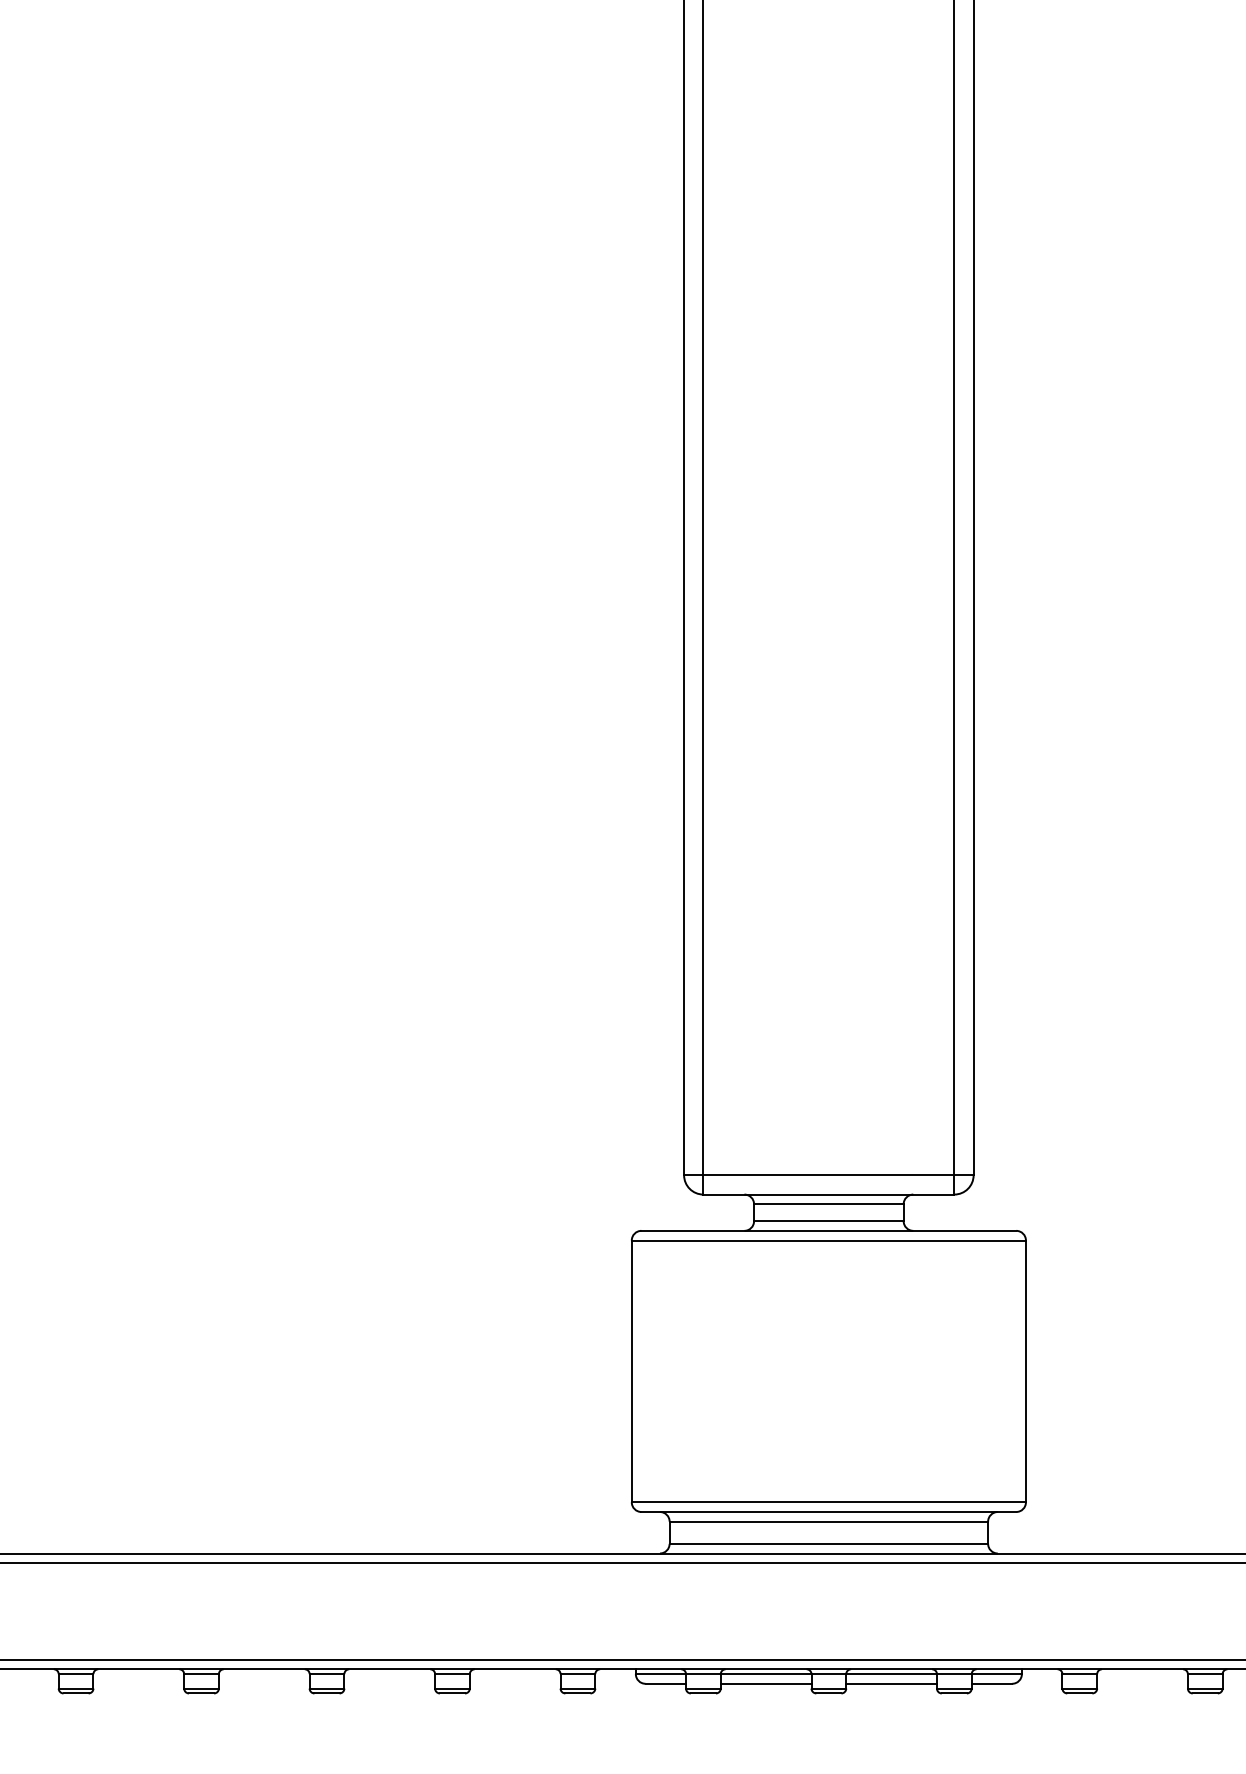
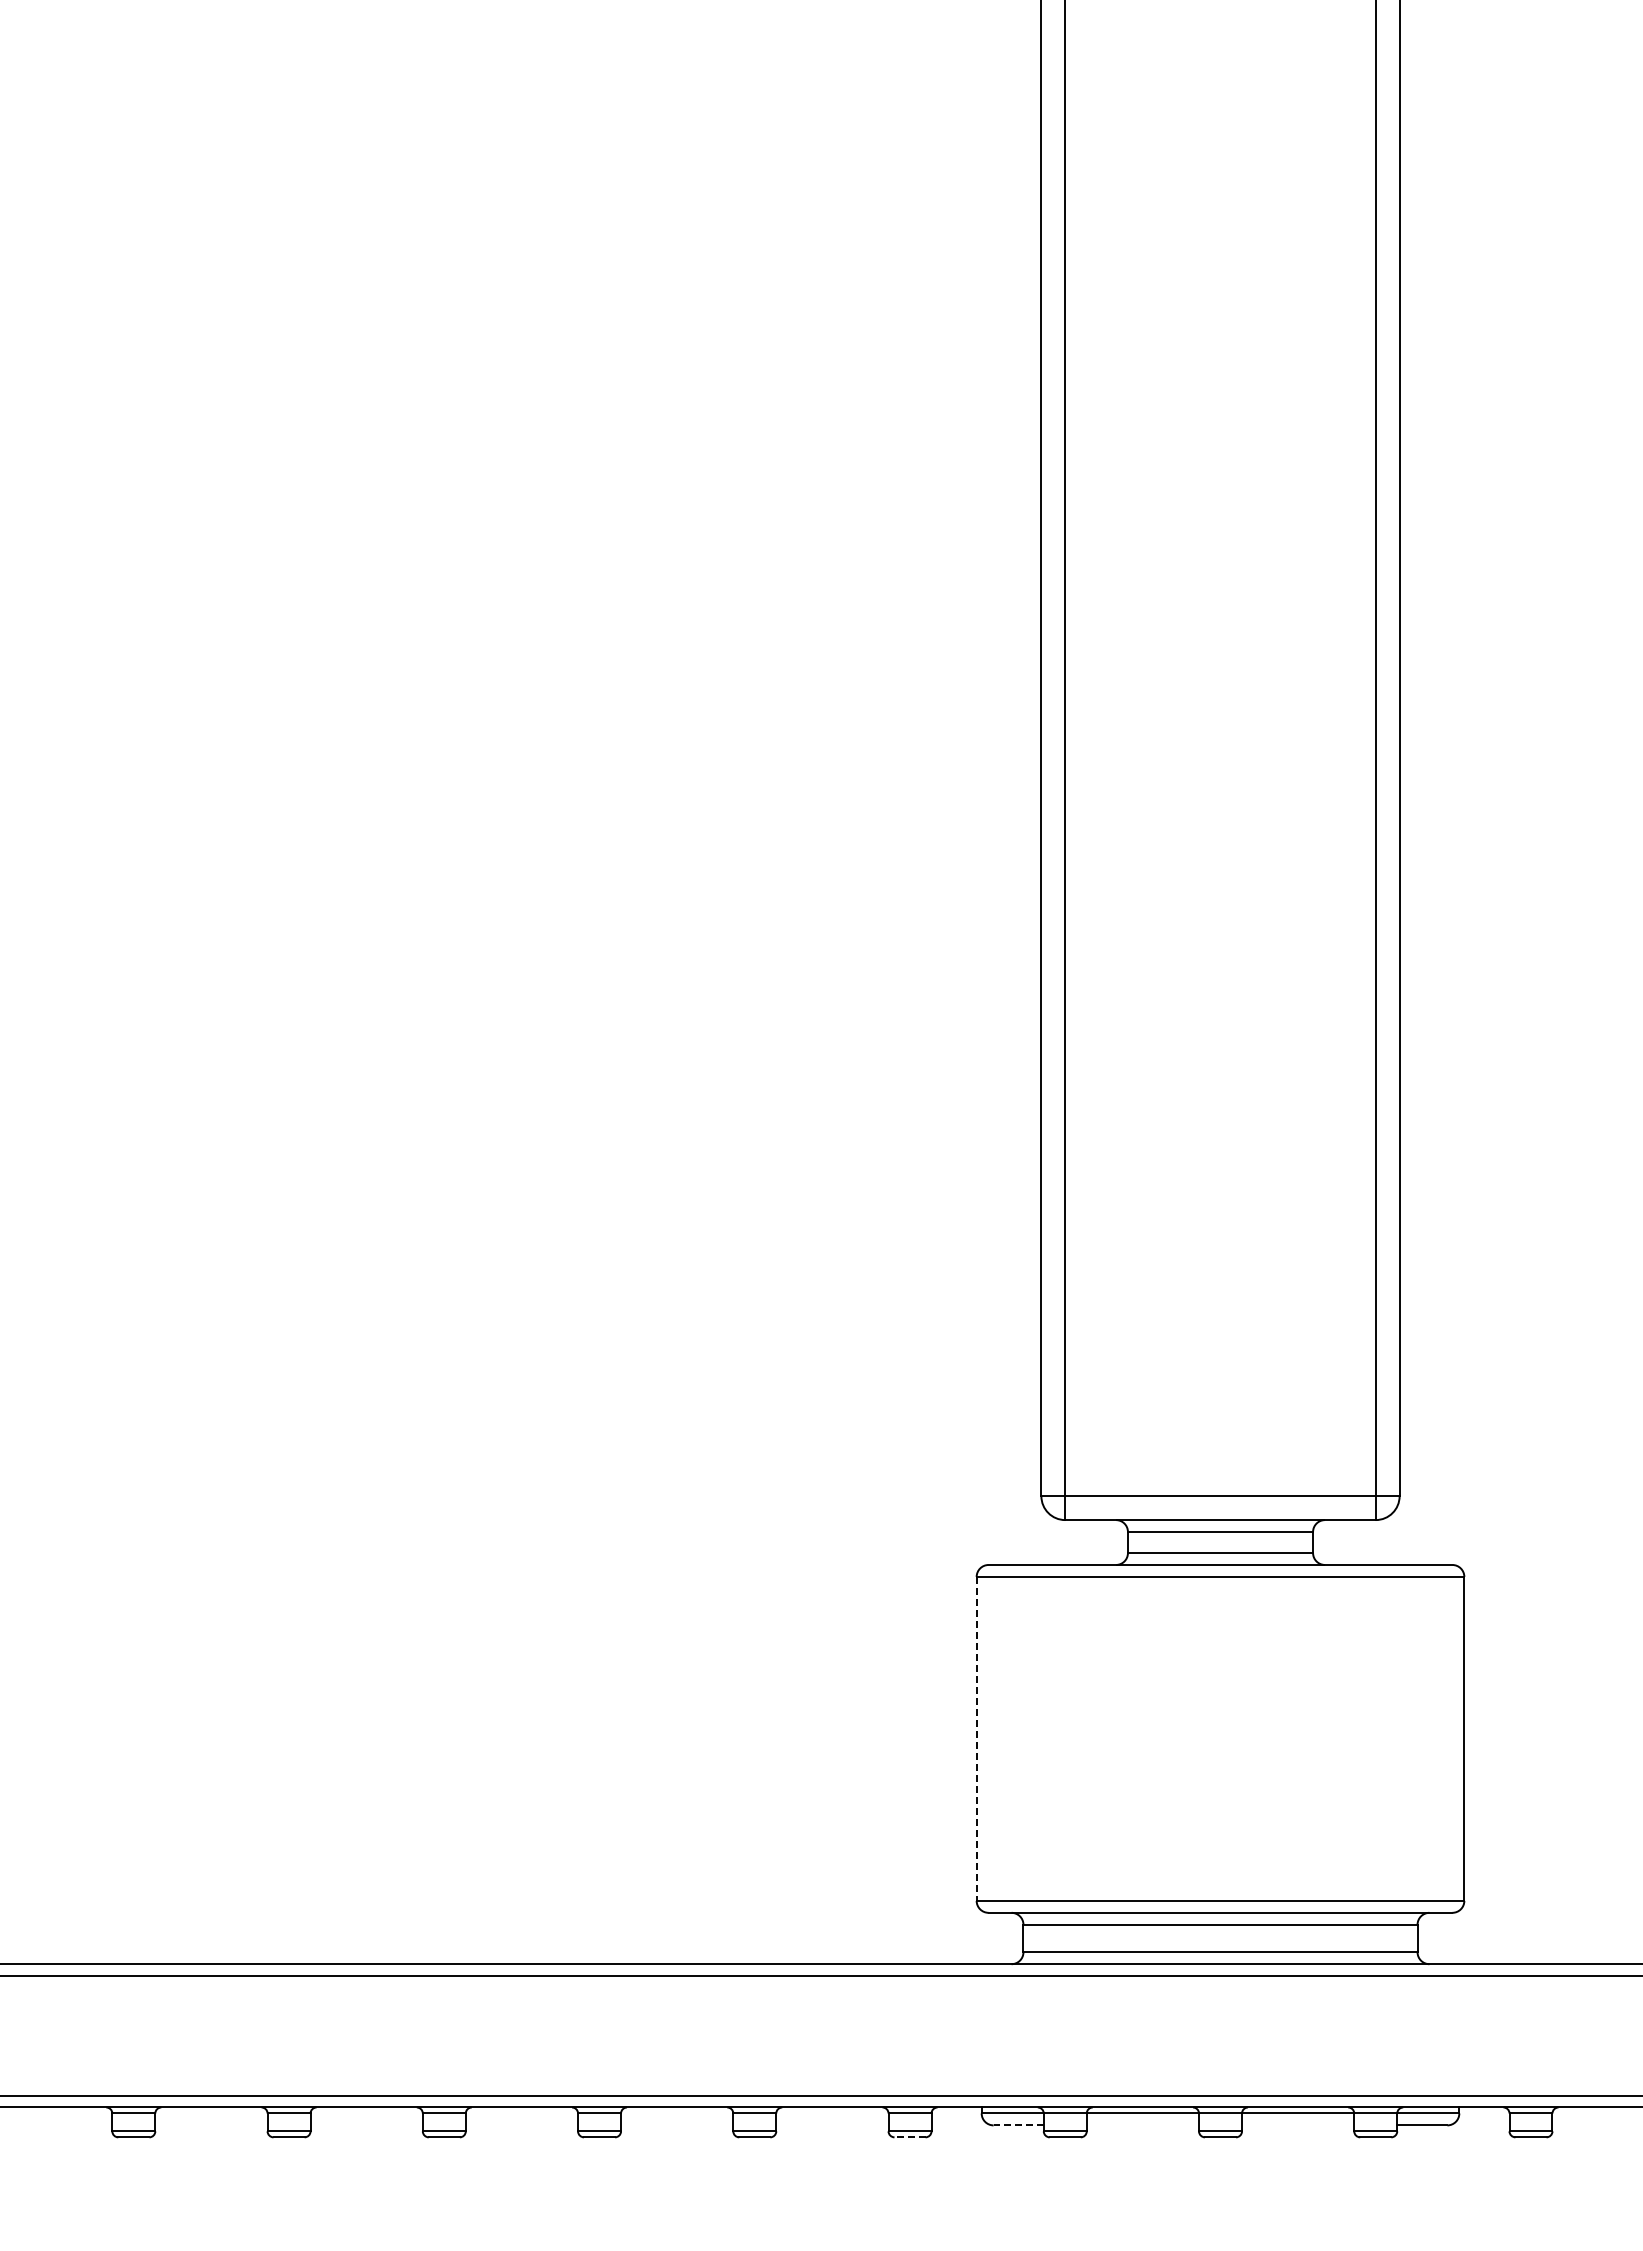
line: (631, 1371) -> (976, 1738), solid -> dashed
line: (665, 1683) -> (1018, 2125), solid -> dashed
line: (765, 1683) -> (1142, 2125), removed
line: (891, 1683) -> (1298, 2125), removed
line: (578, 1693) -> (910, 2137), solid -> dashed

